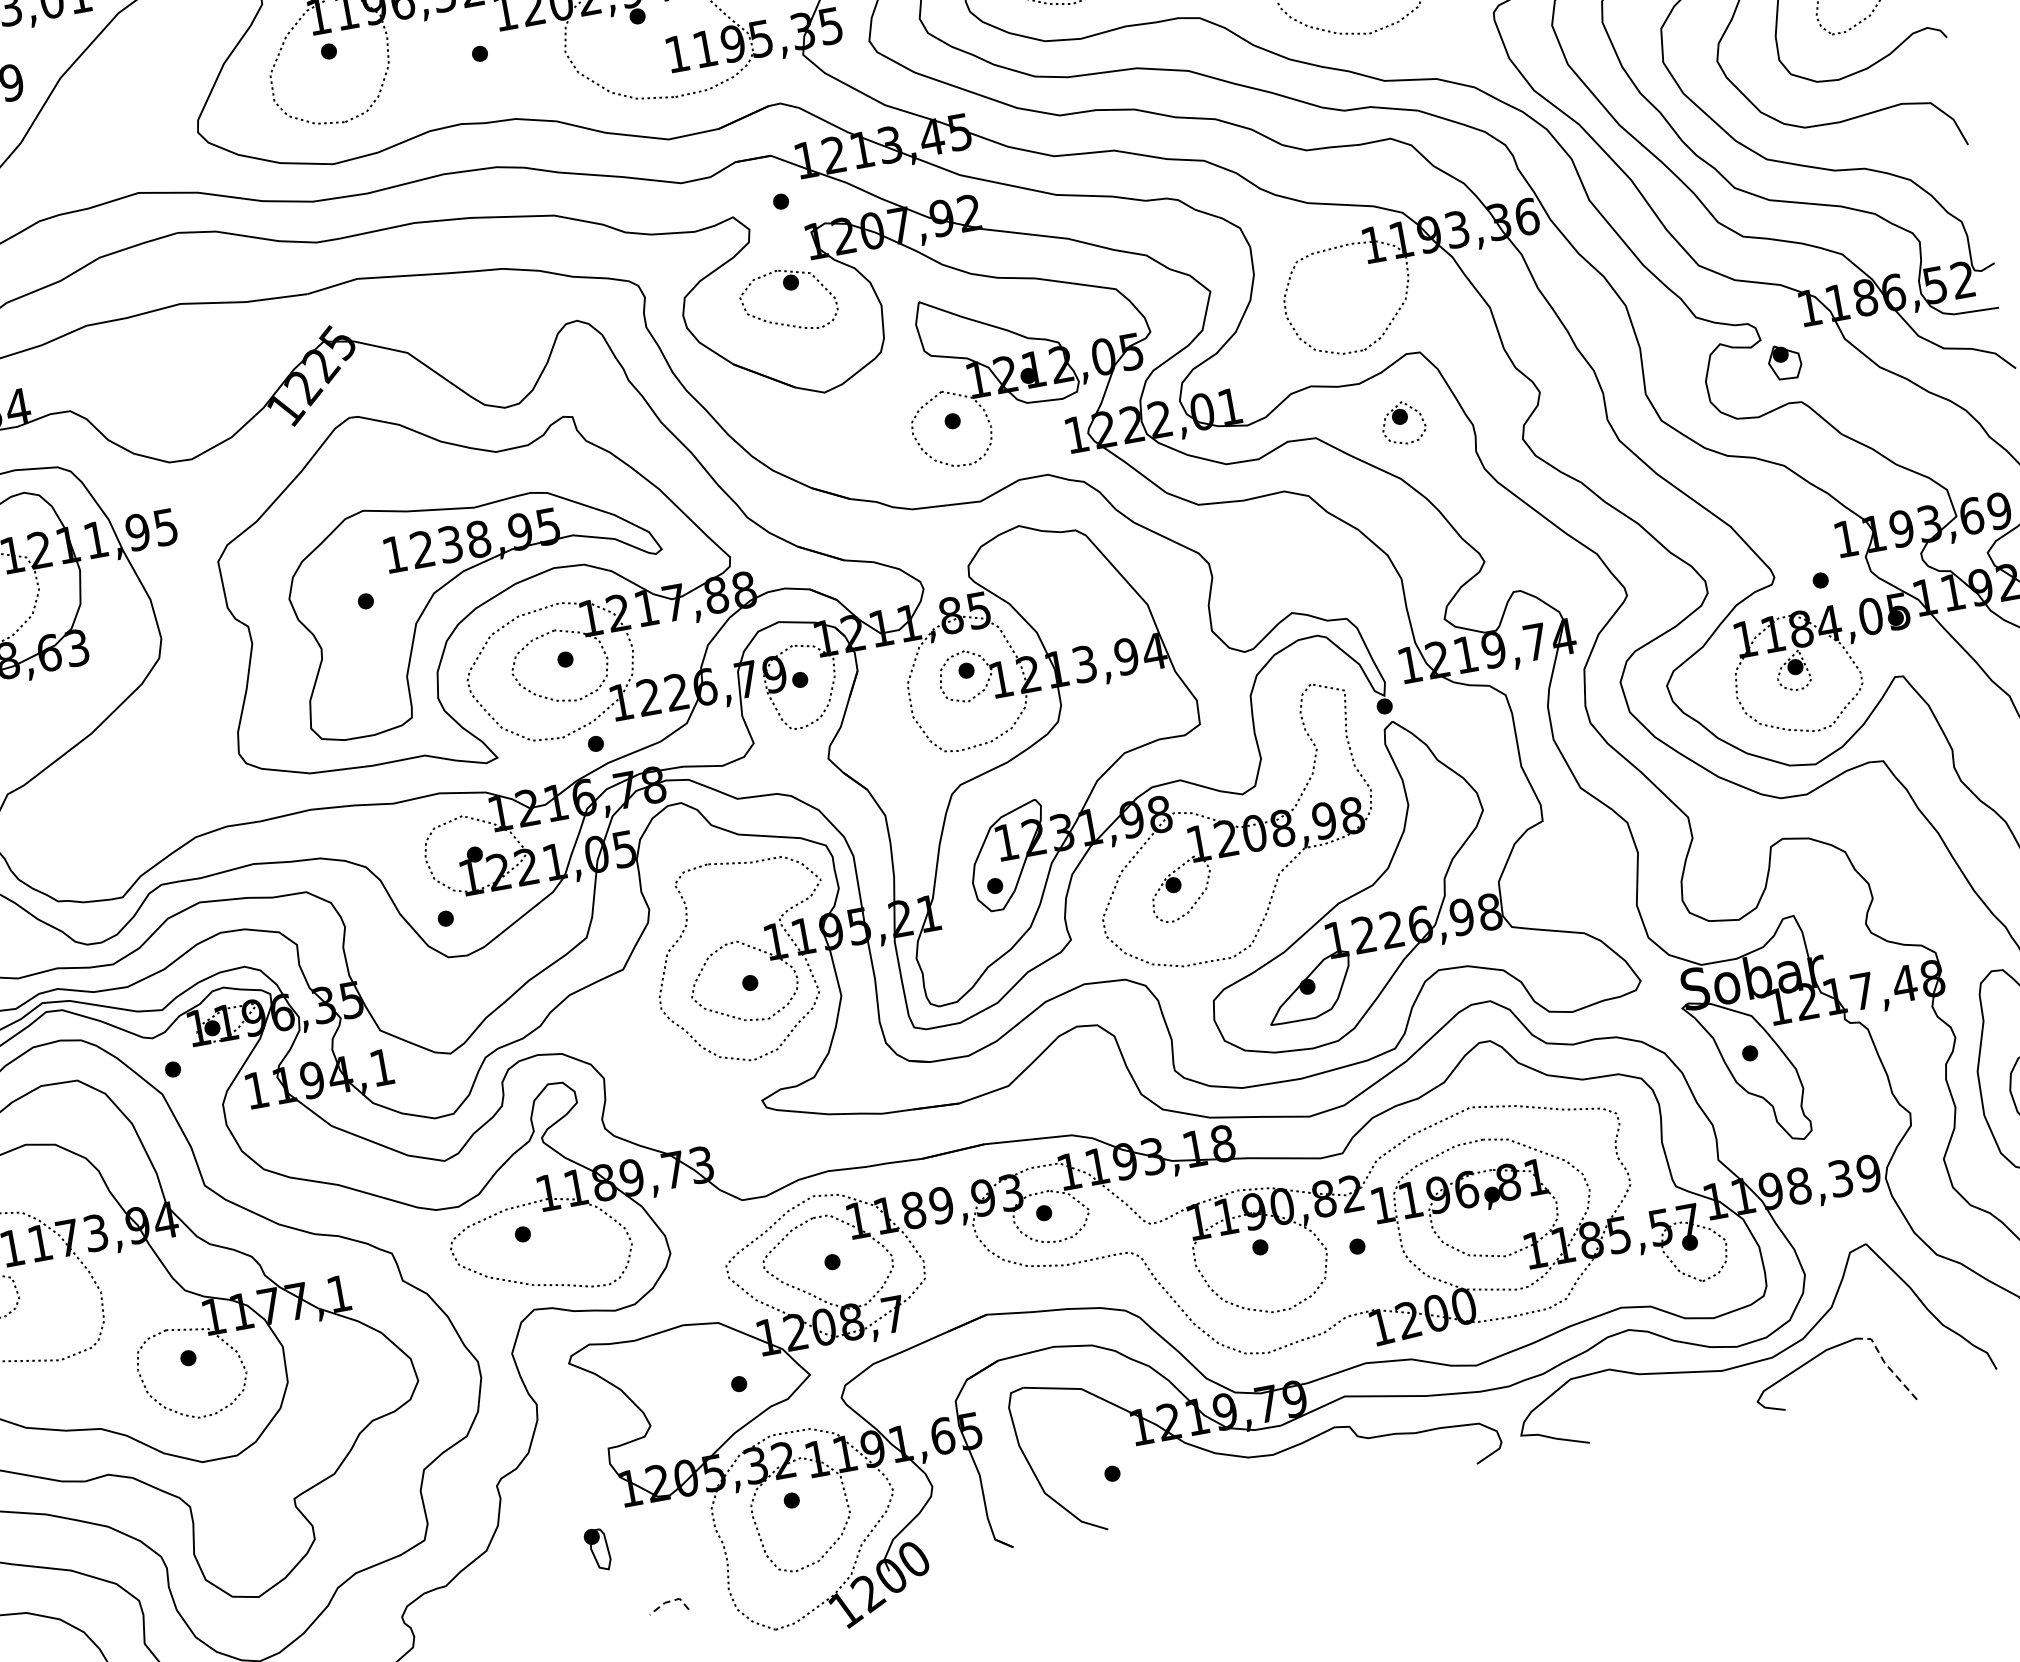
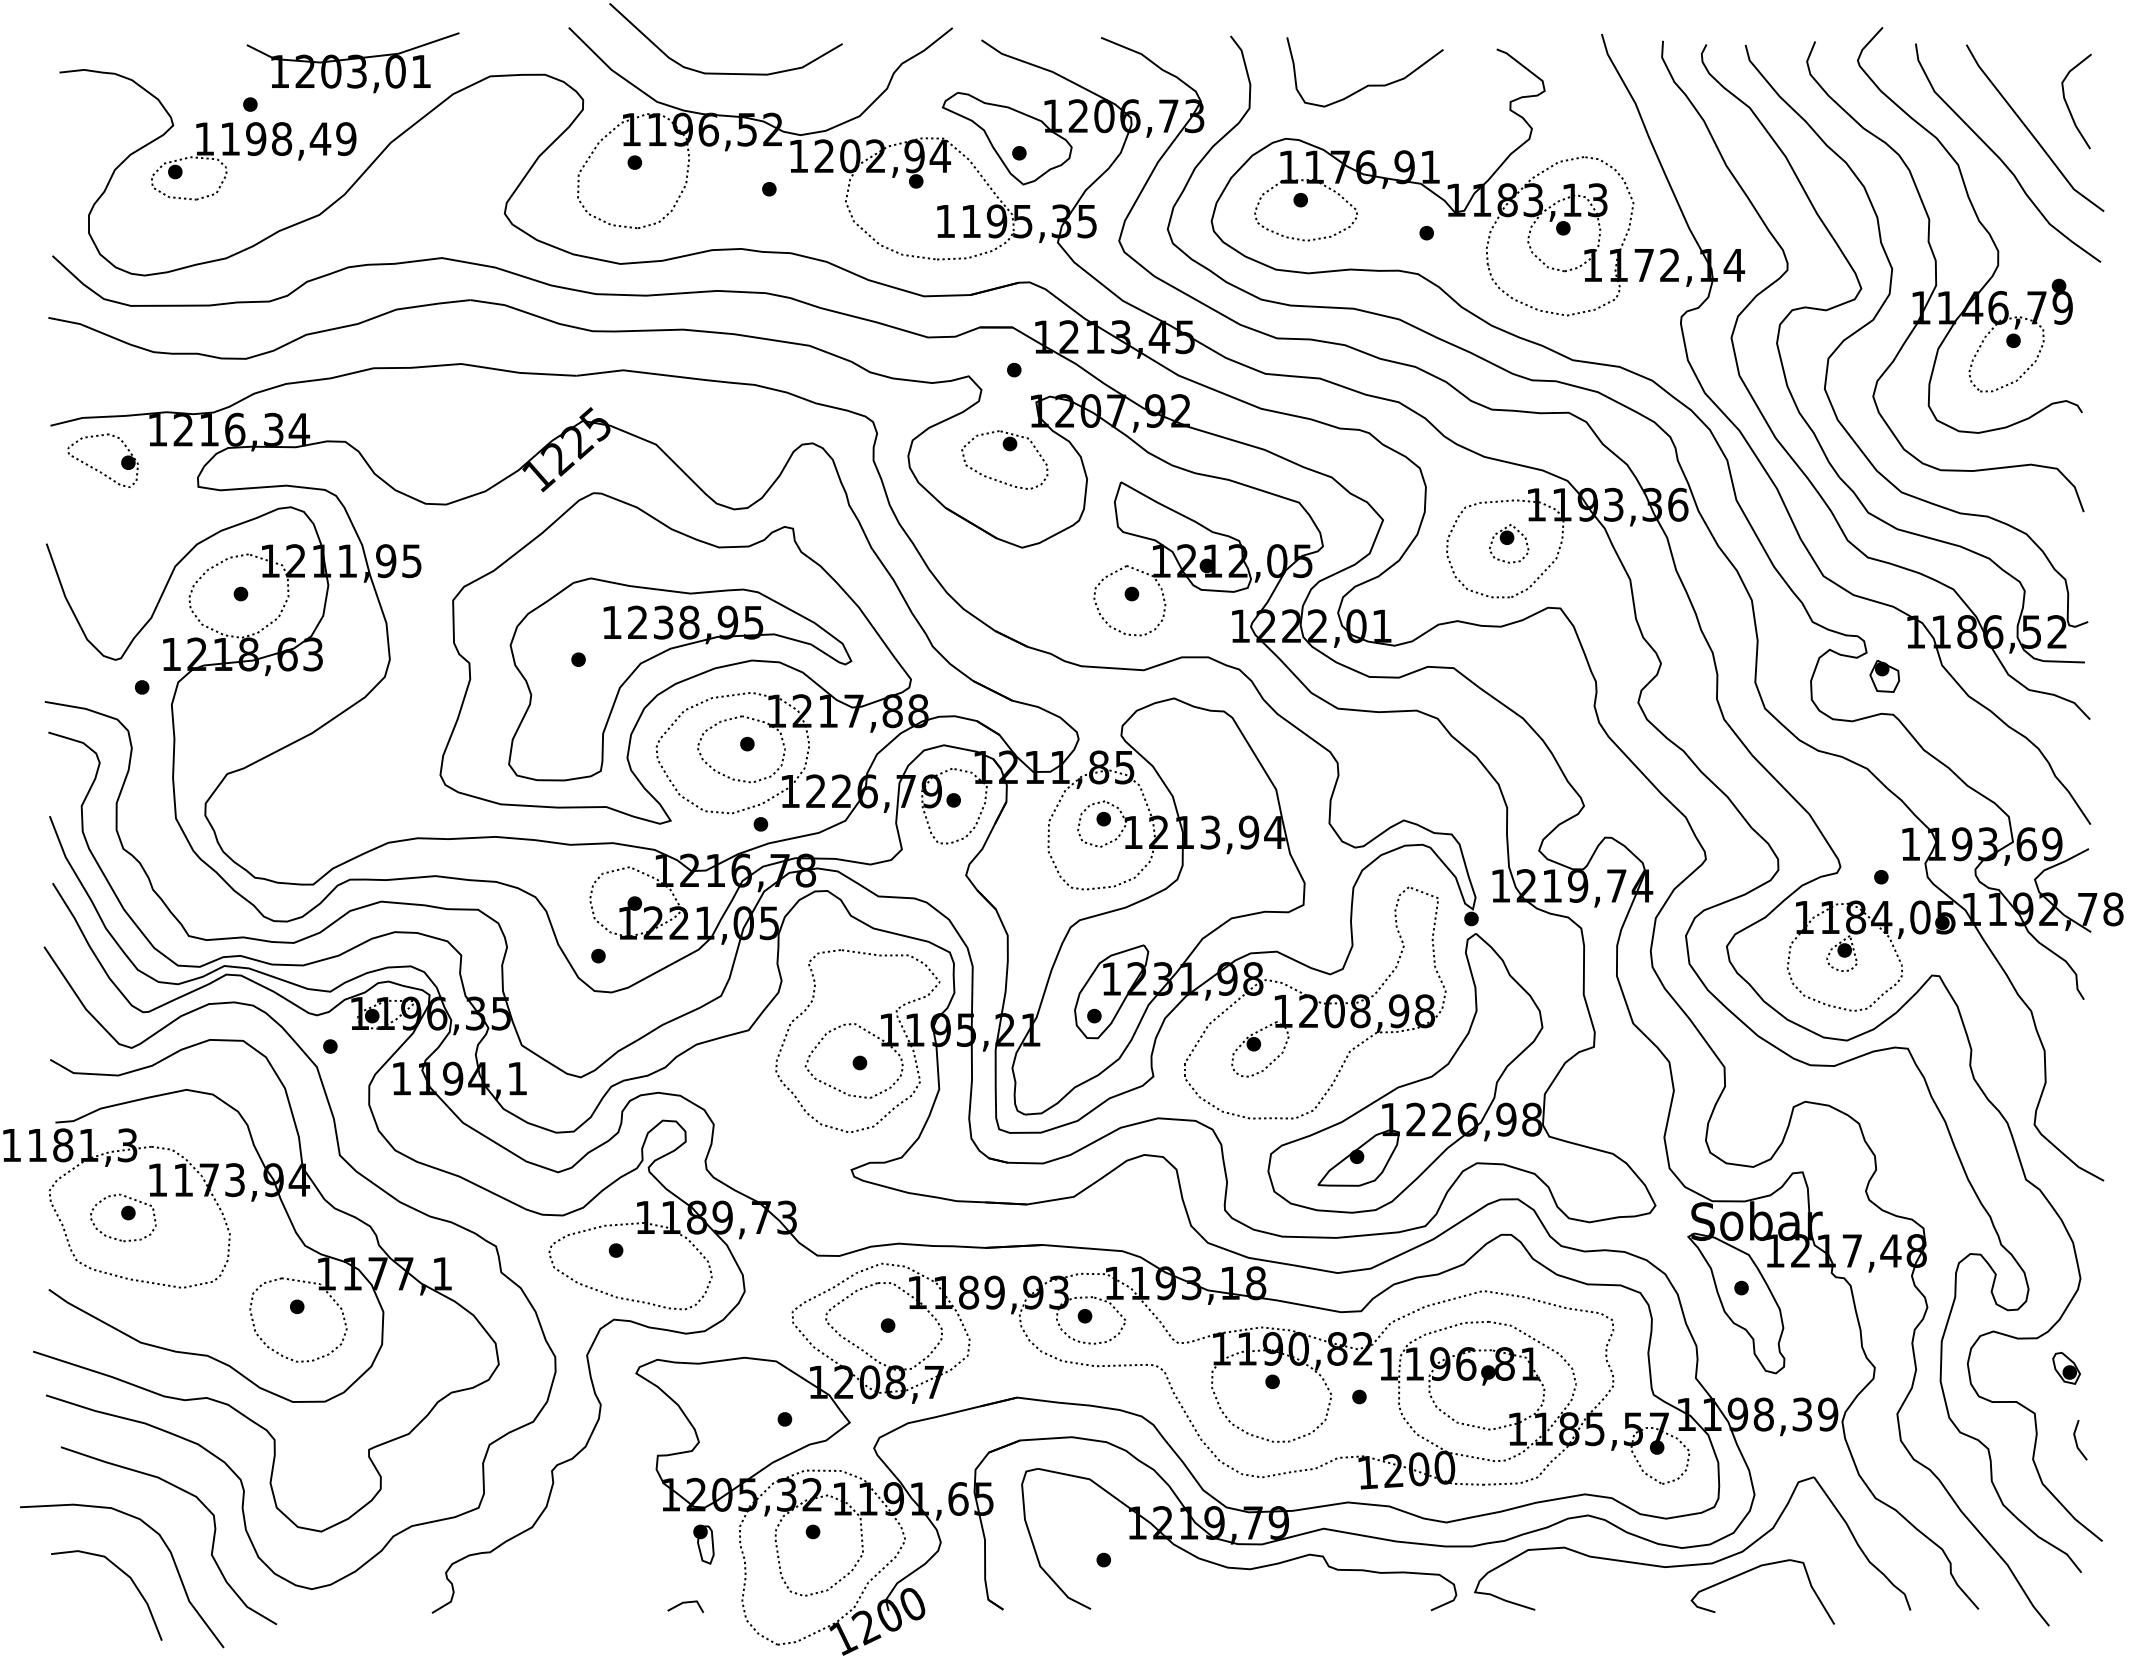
part: (1402, 422) -> (1508, 543), moved
line: (1886, 1364) -> (1812, 1588), dashed -> solid
part: (597, 1549) -> (703, 1544), moved
line: (669, 1601) -> (687, 1602), dashed -> solid

